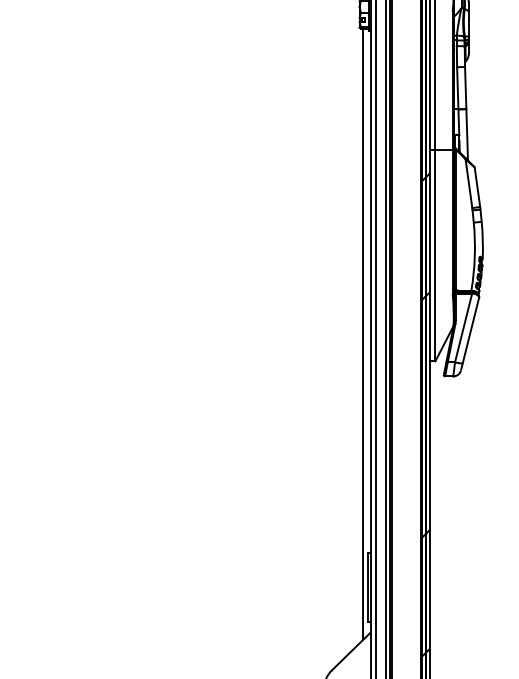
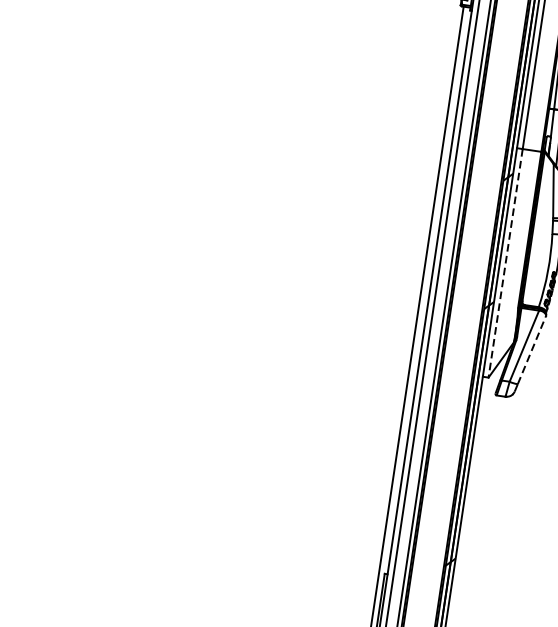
line: (435, 255) -> (505, 263), solid -> dashed
line: (470, 330) -> (531, 349), solid -> dashed

